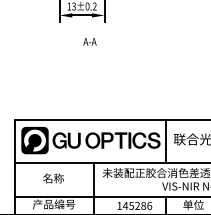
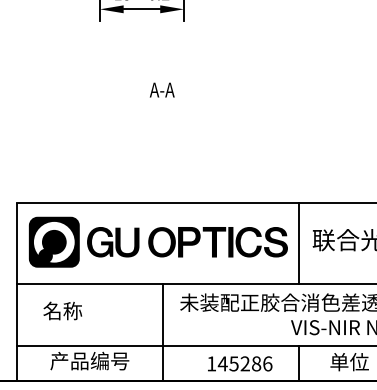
text: (89, 41) -> (161, 89), moved
text: (53, 178) -> (62, 310), moved

